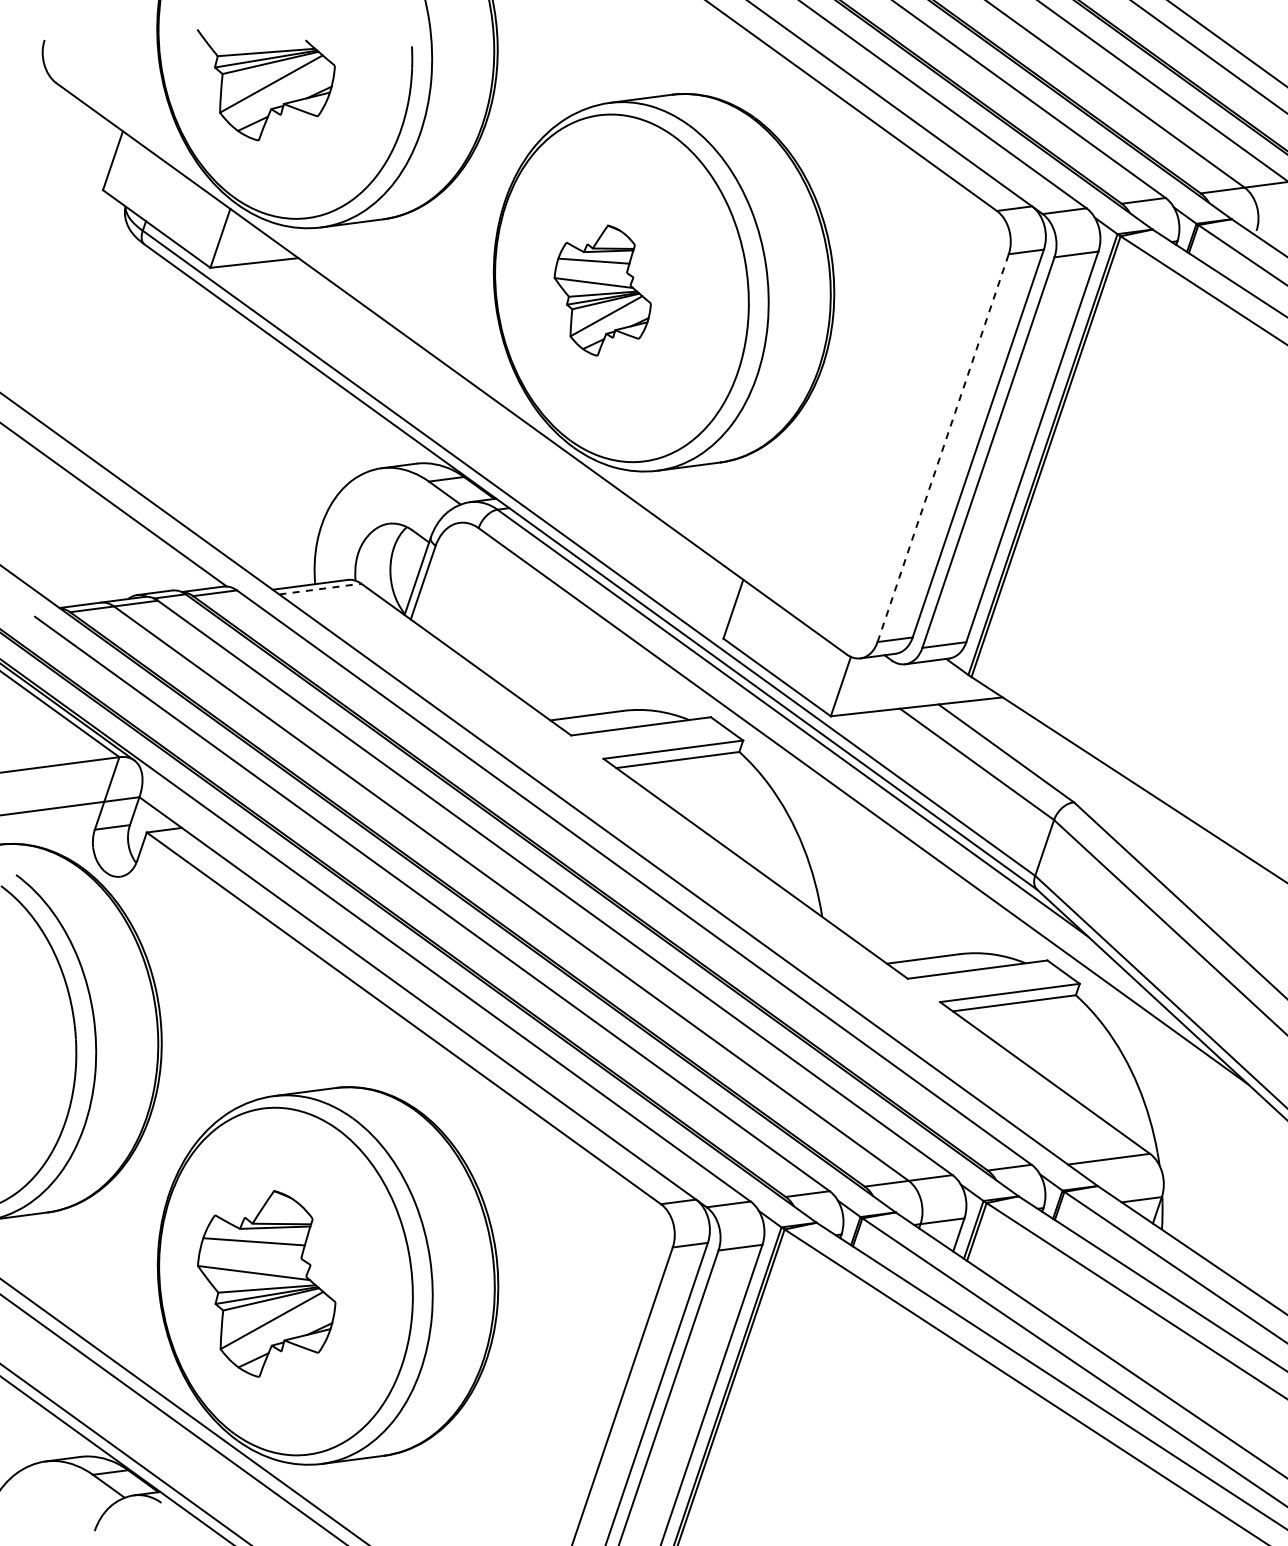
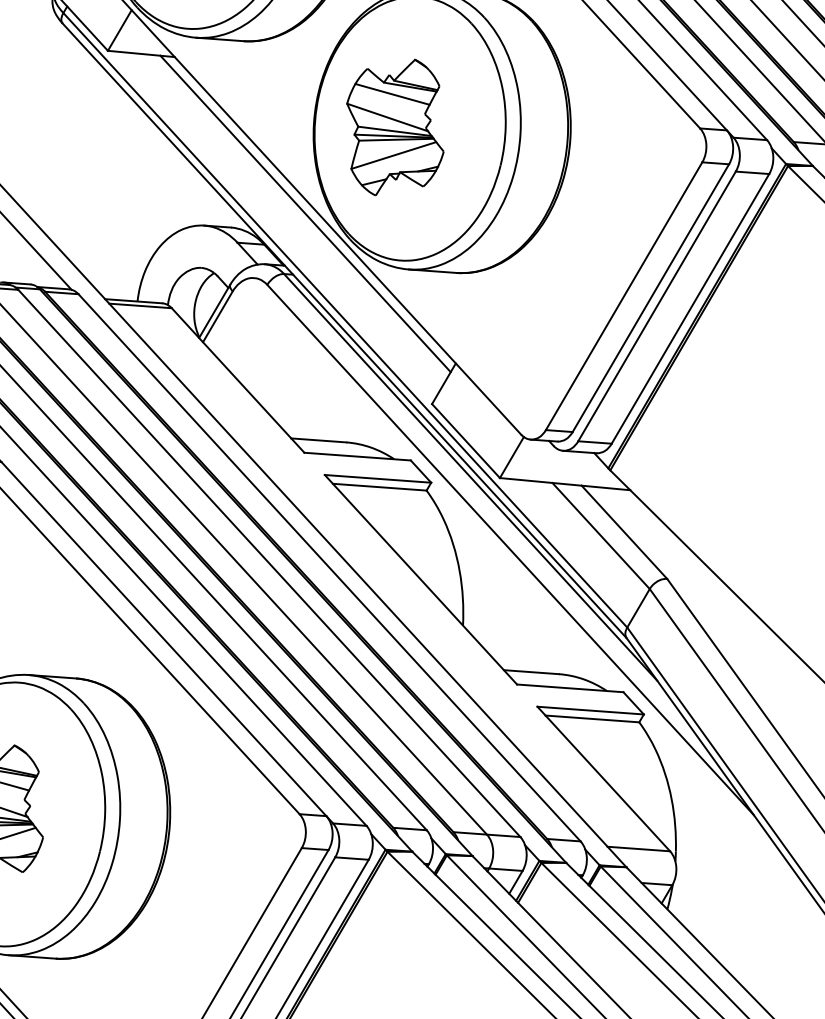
part: (602, 290) -> (395, 127), size x1.43
line: (509, 426) -> (305, 214), added
line: (943, 448) -> (624, 296), dashed -> solid
line: (320, 589) -> (140, 306), dashed -> solid

